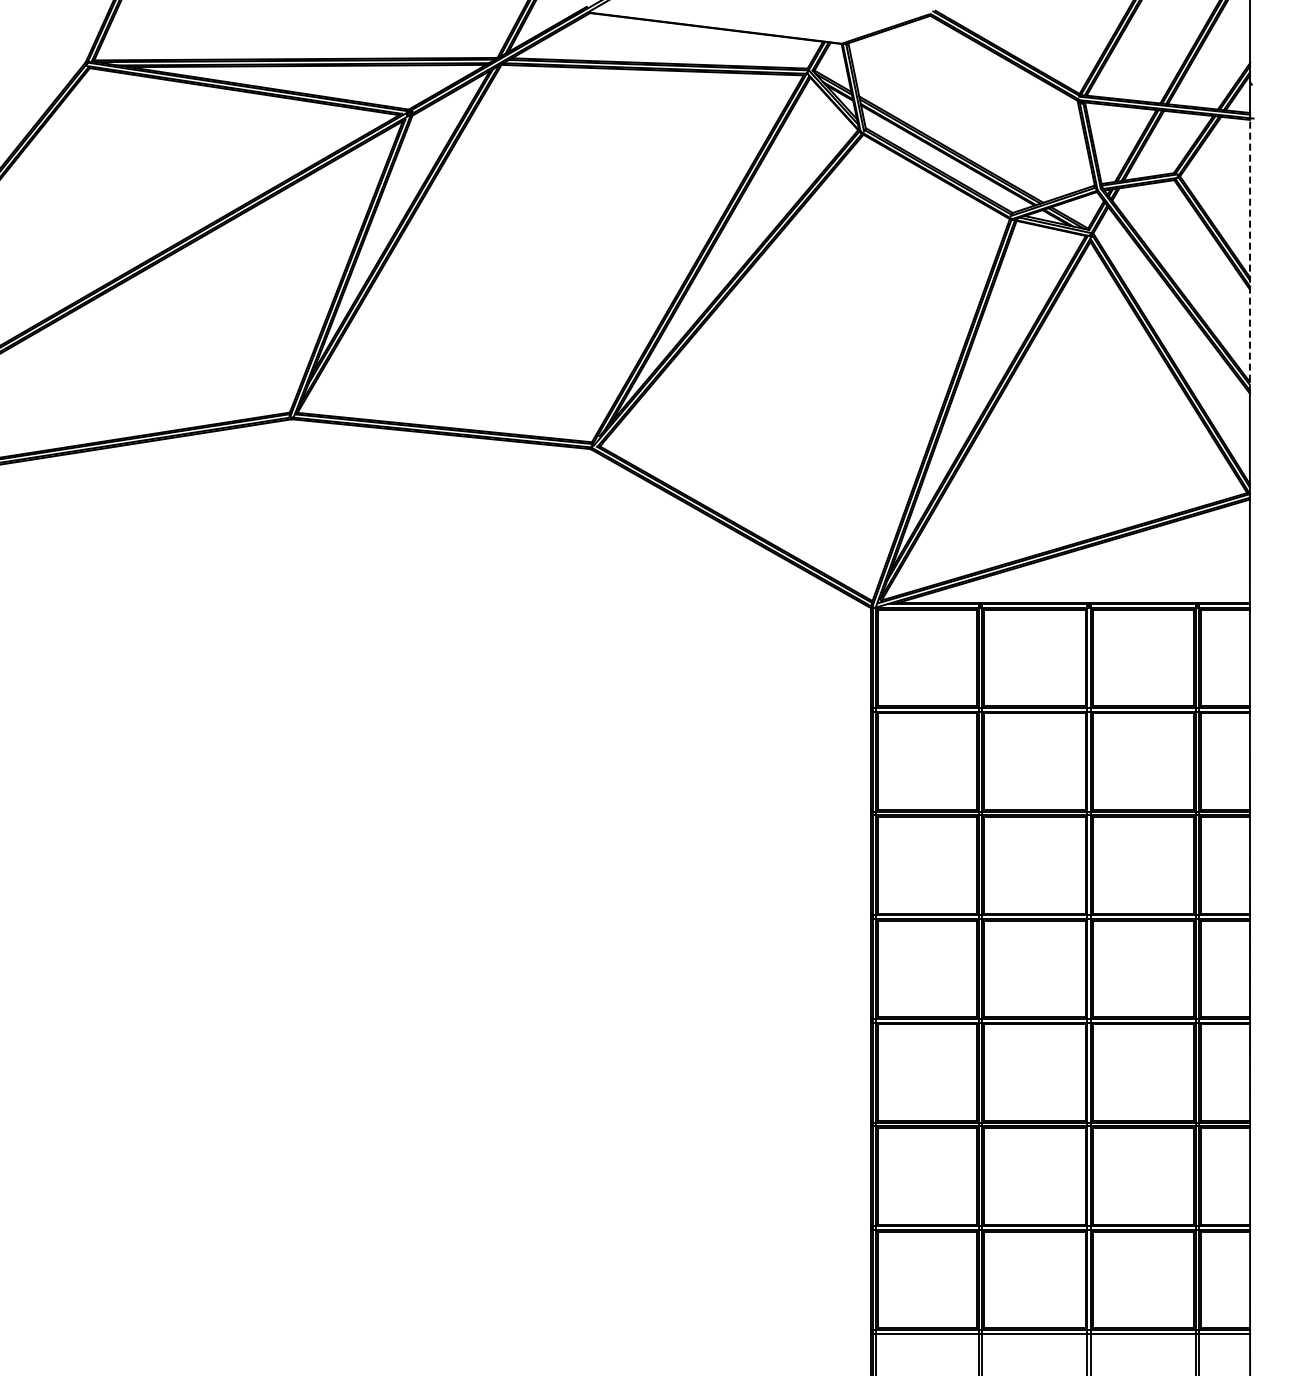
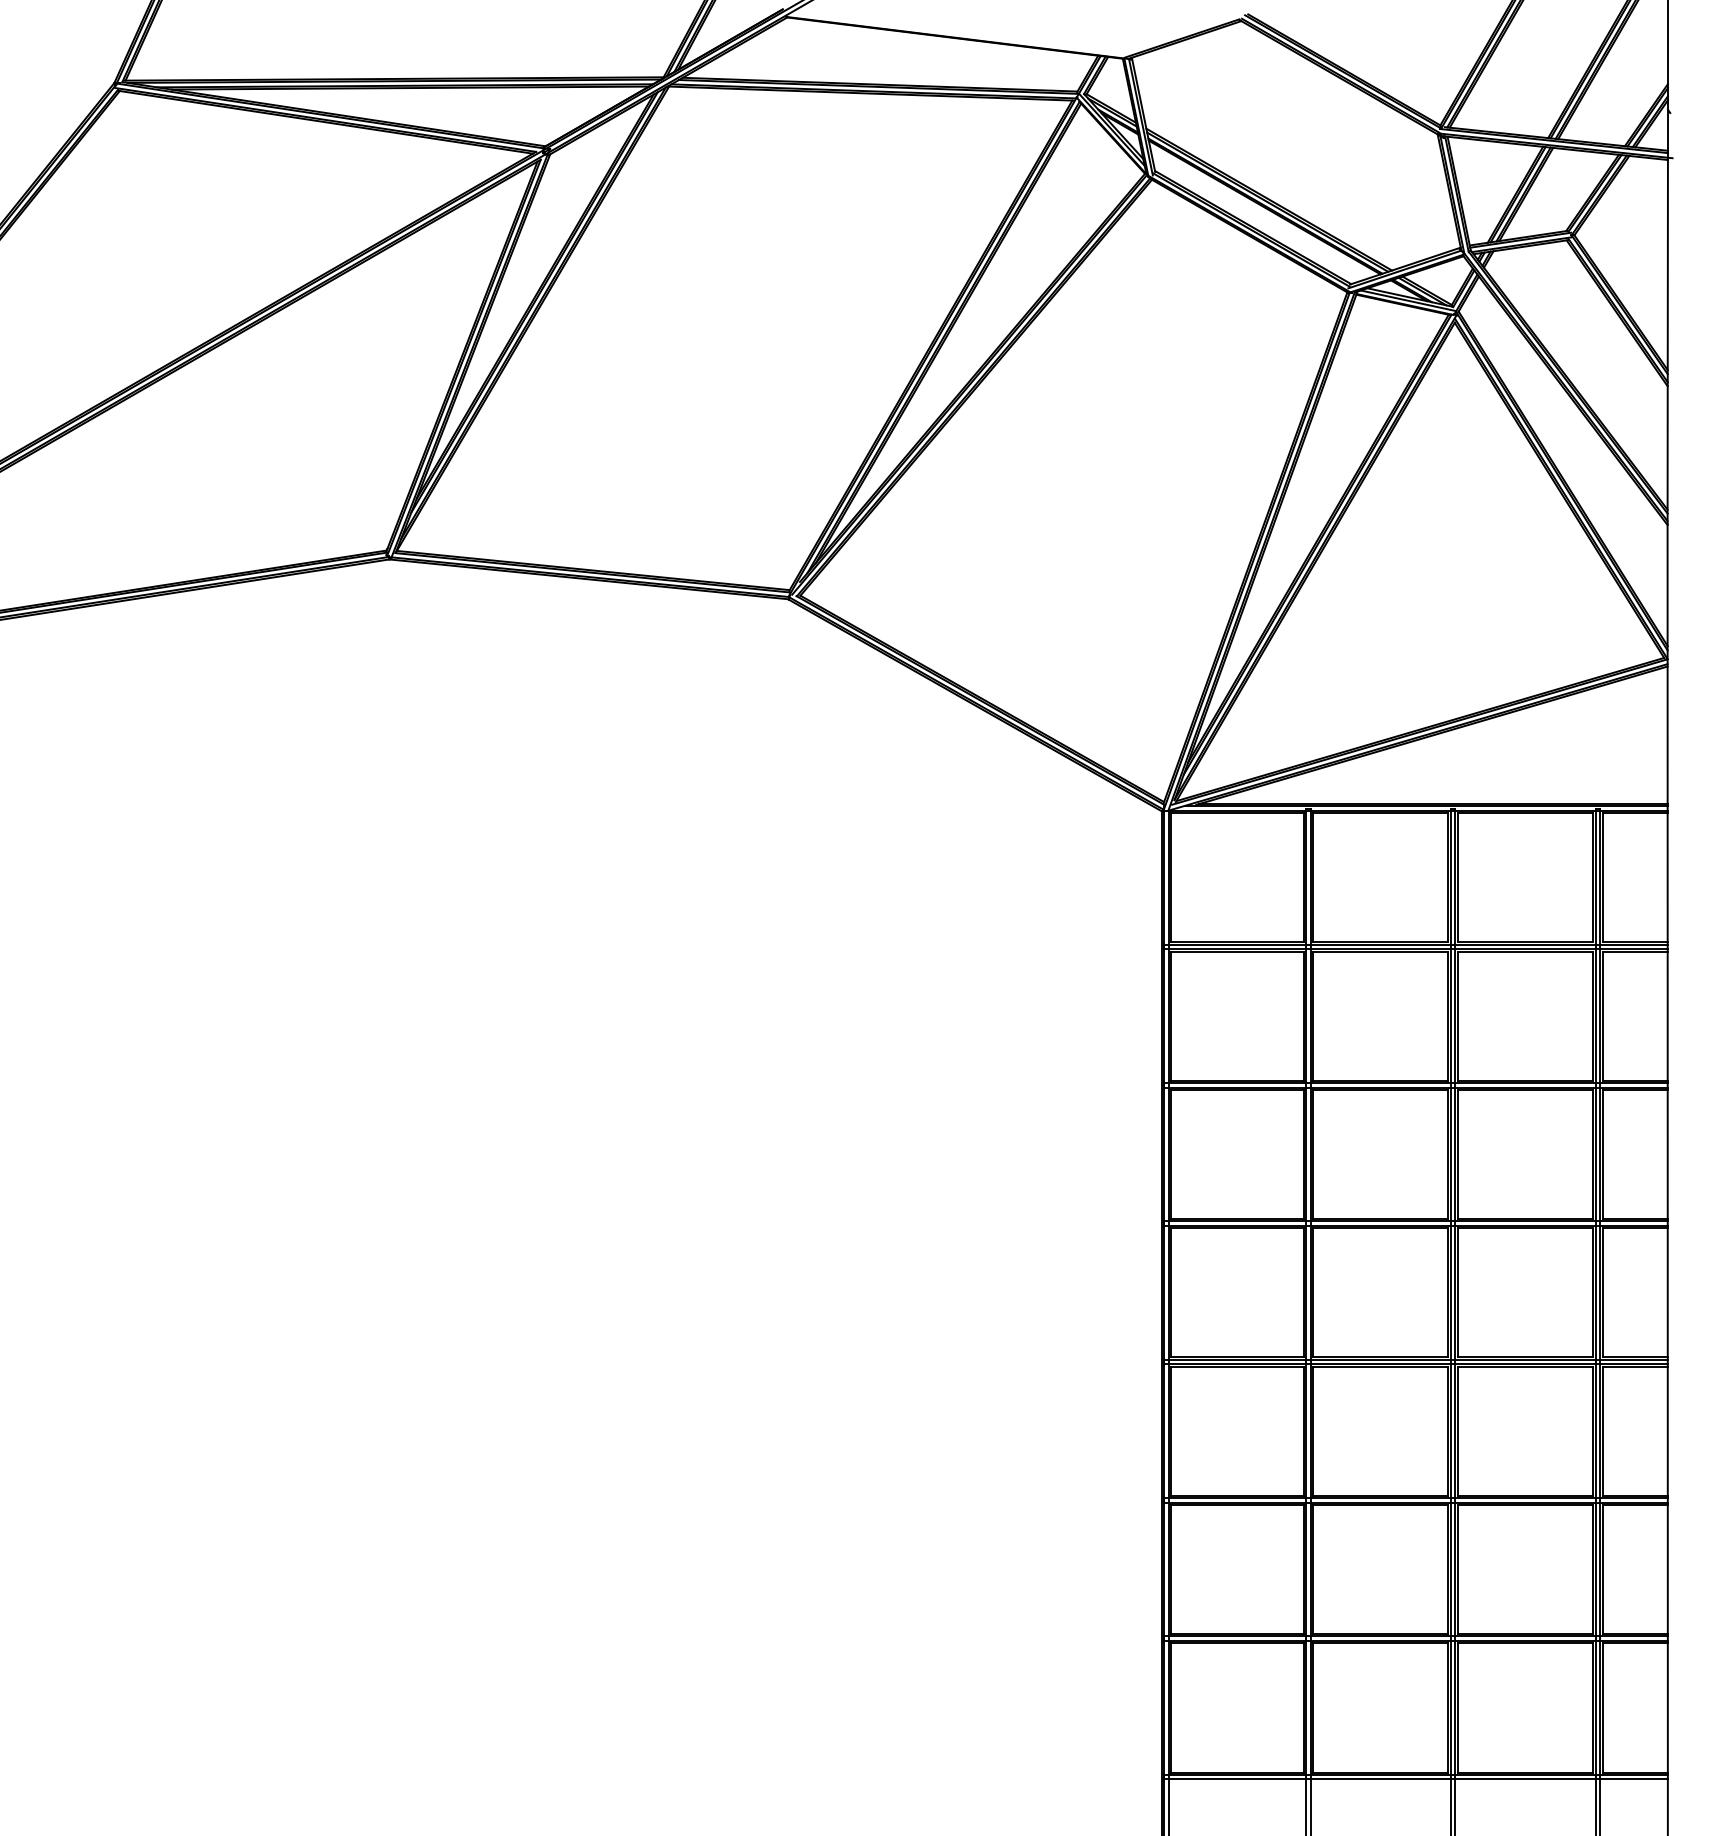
line: (1250, 255) -> (1668, 340), dashed -> solid

